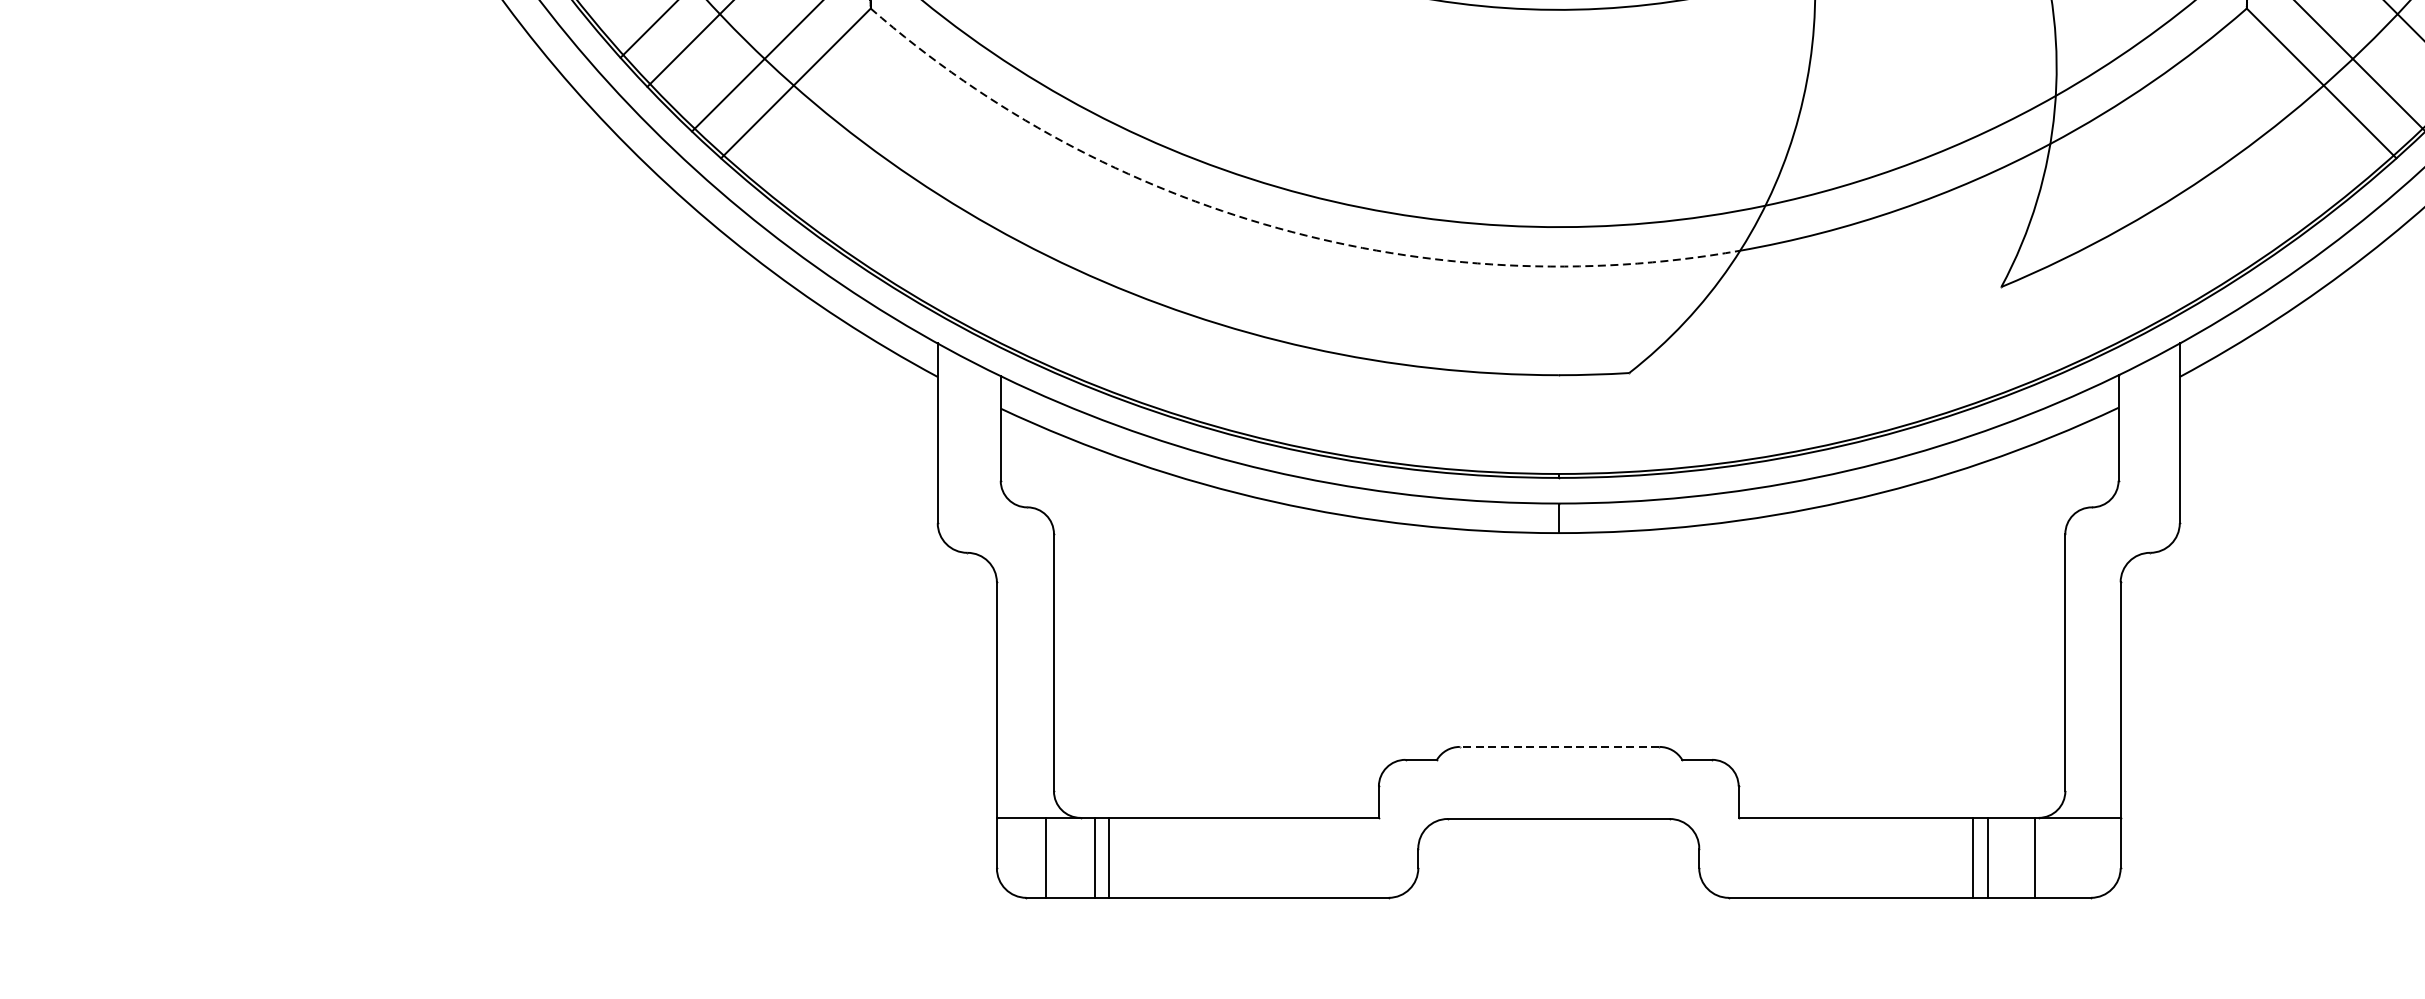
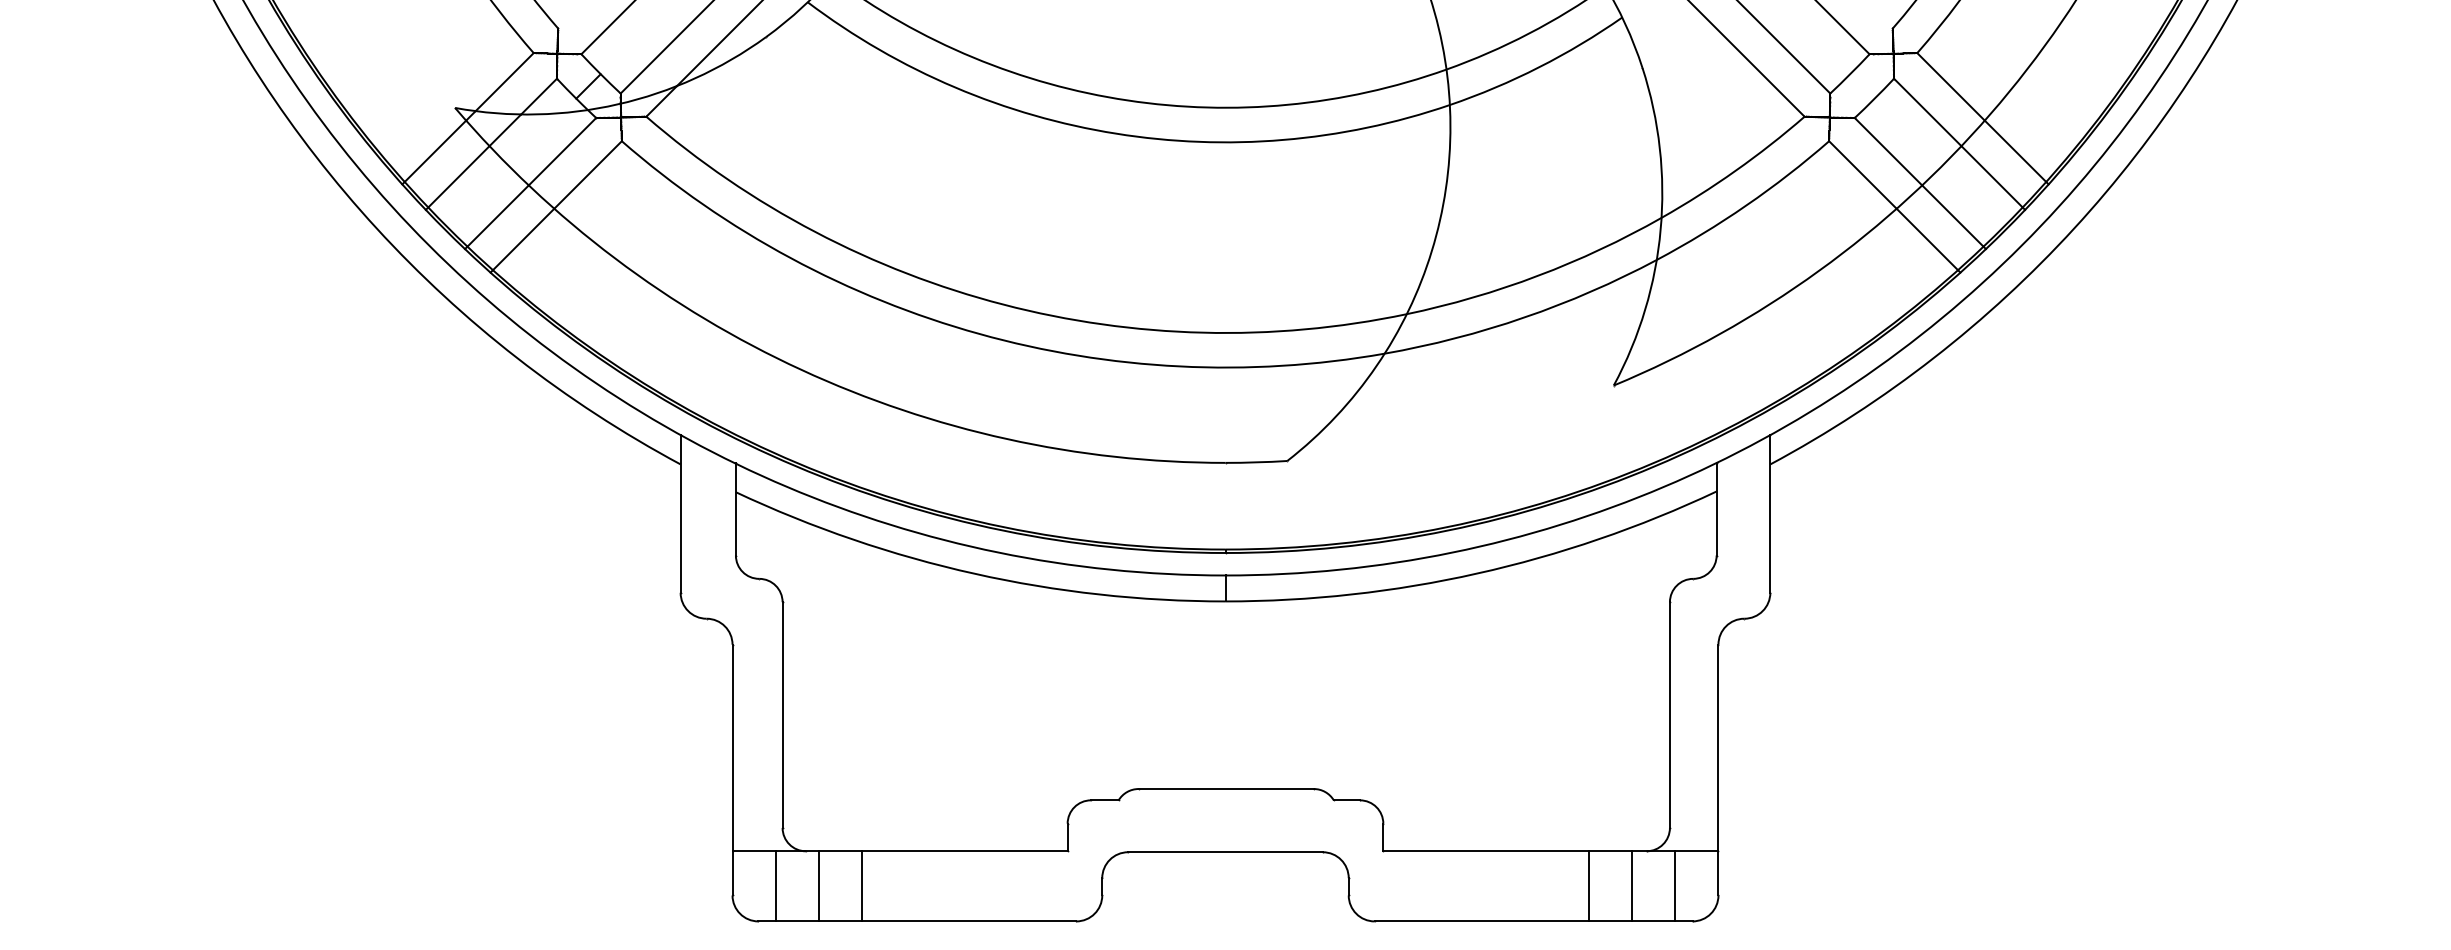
arc: (1278, 227) -> (979, 333), dashed -> solid
line: (1559, 747) -> (1226, 789), dashed -> solid
line: (1109, 858) -> (862, 886), moved
line: (1987, 858) -> (1631, 886), moved
line: (2035, 858) -> (1675, 886), moved

